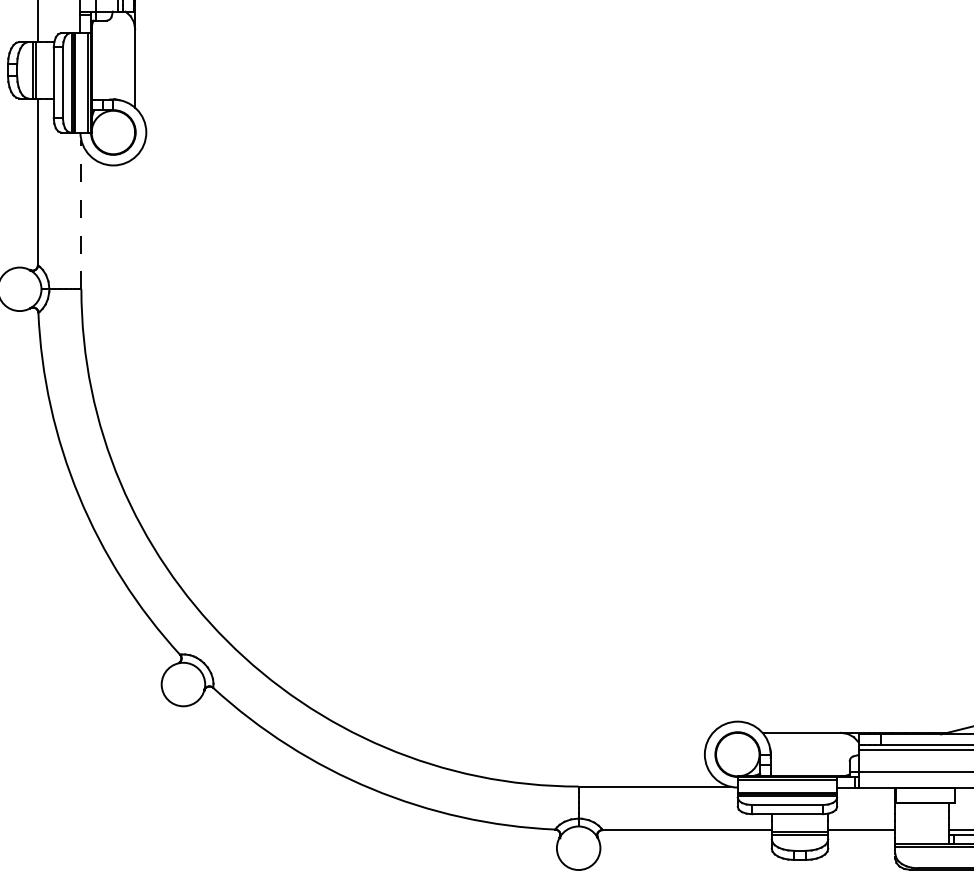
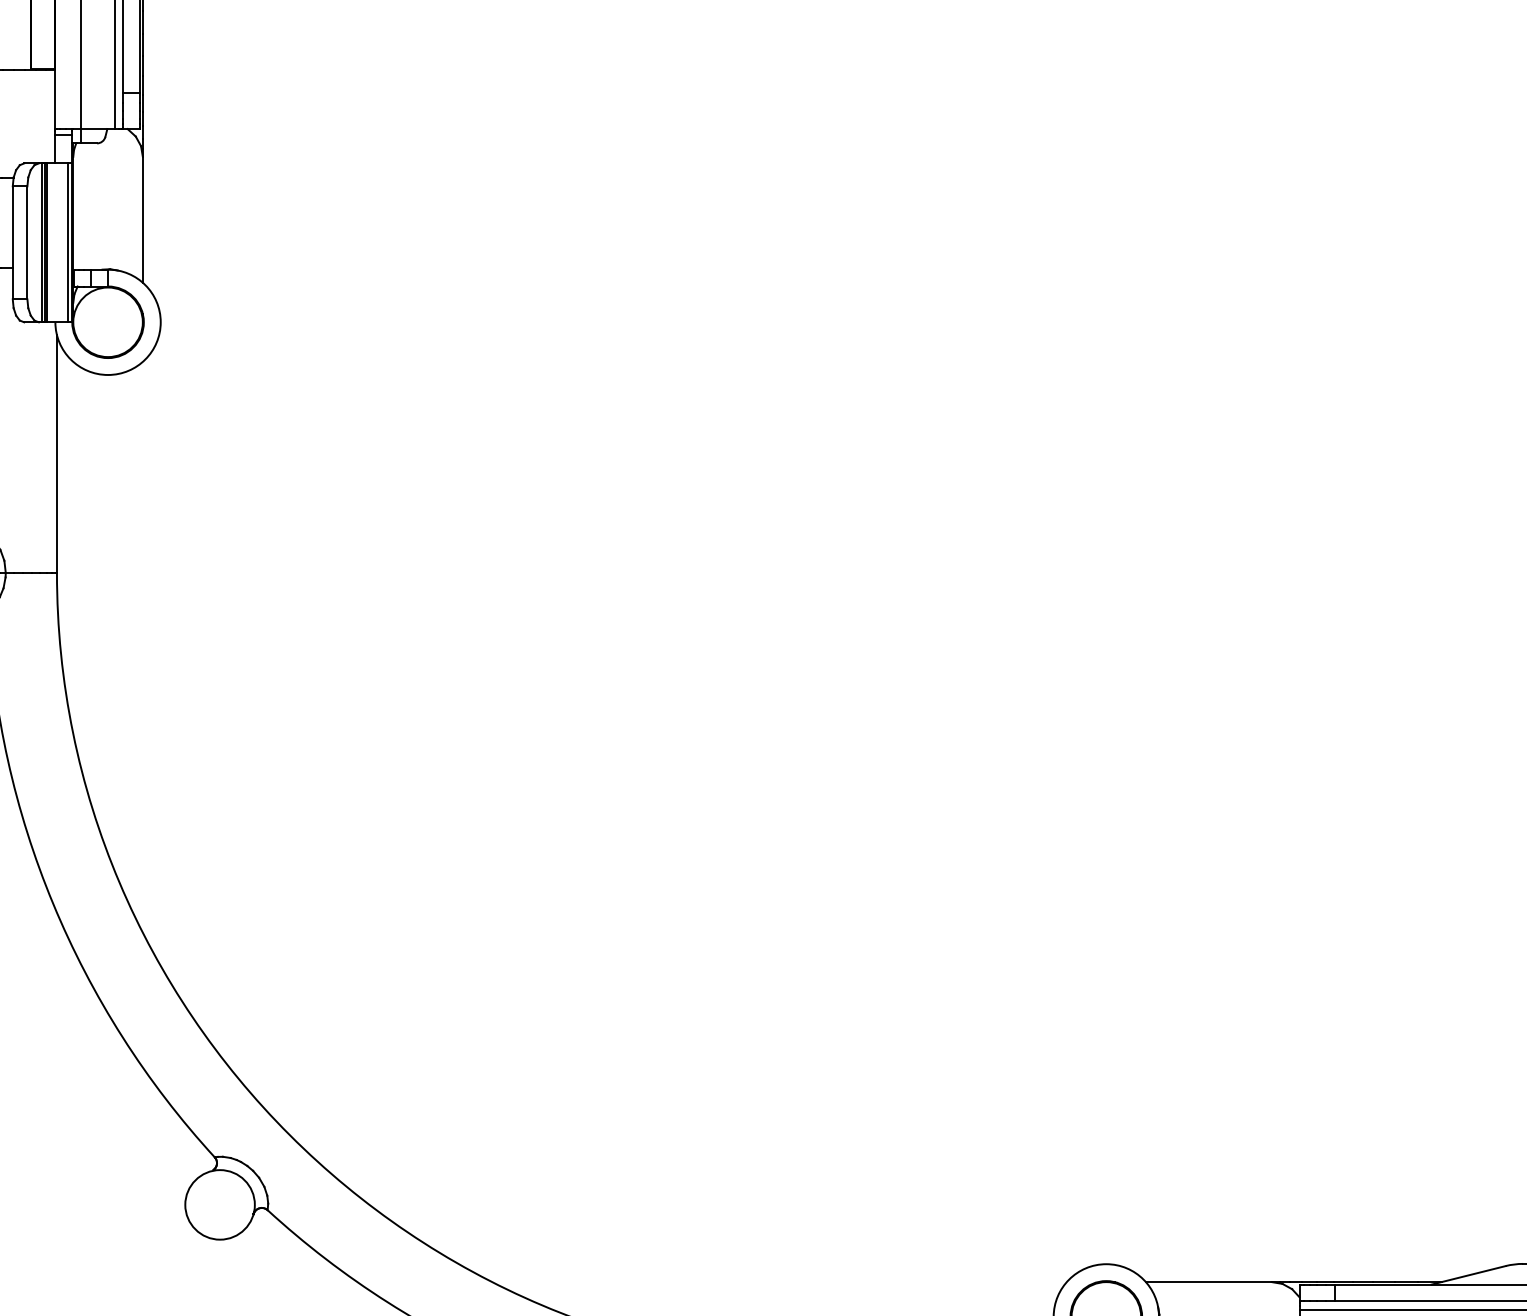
line: (81, 214) -> (57, 453), dashed -> solid

